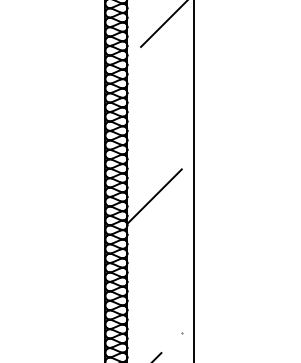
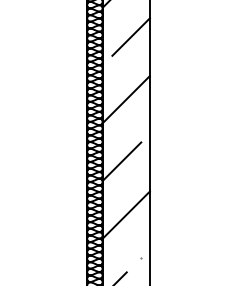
line: (159, 108) -> (125, 99), added
line: (159, 271) -> (125, 214), added

